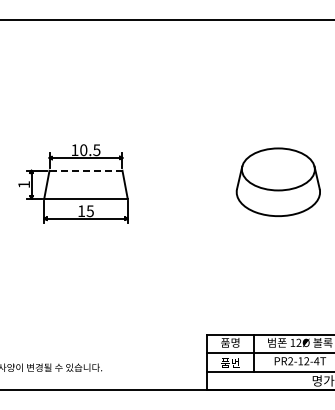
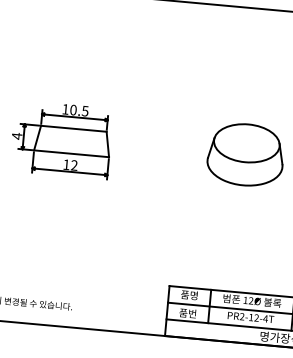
line: (86, 170) -> (74, 128), dashed -> solid
text: (23, 184) -> (16, 136), 1 -> 4
text: (89, 211) -> (73, 165), 15 -> 12

